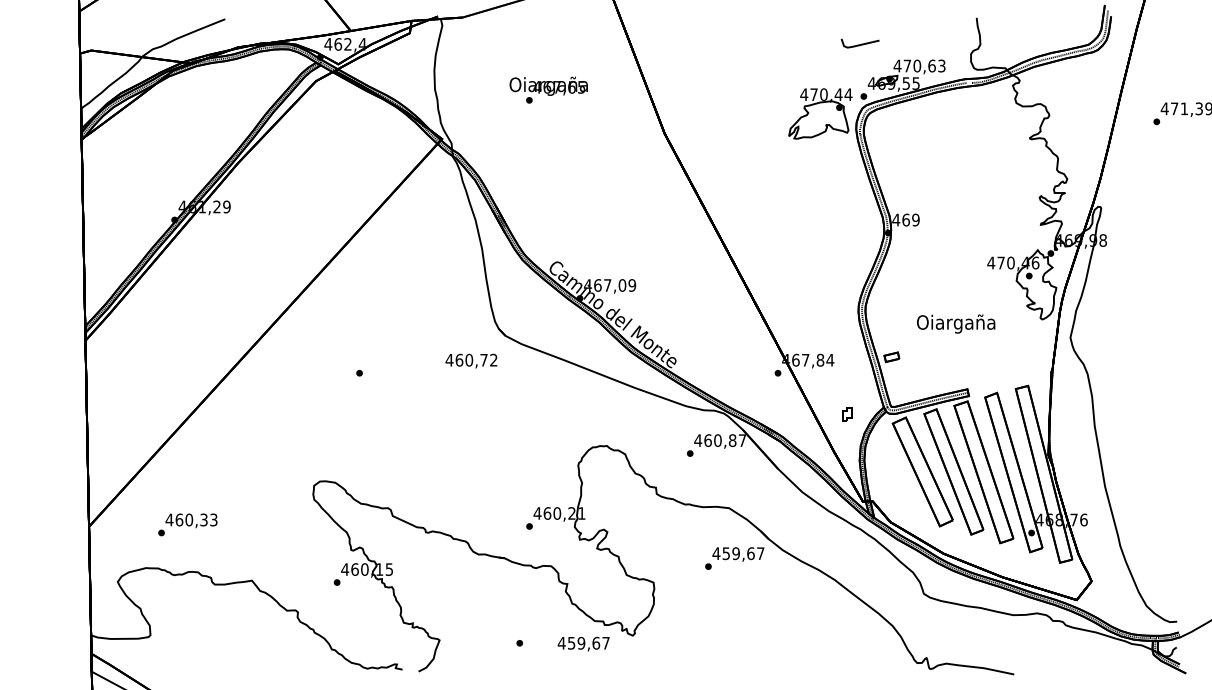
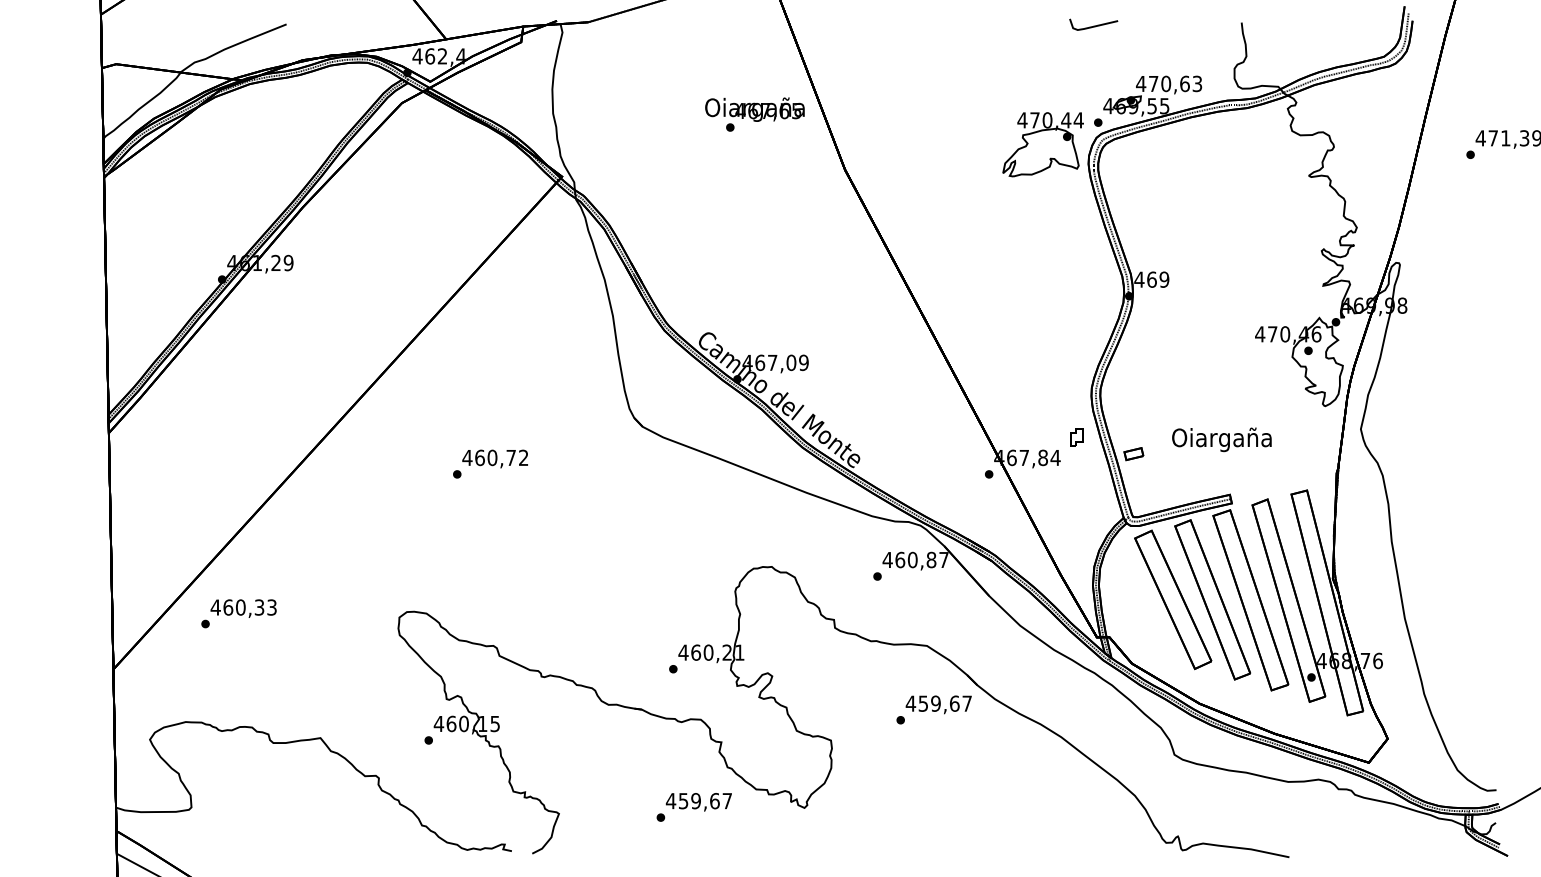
line: (859, 44) -> (1092, 26), moved
text: (548, 89) -> (754, 113), moved
text: (956, 323) -> (1222, 439), moved
text: (471, 360) -> (495, 458), moved
part: (847, 414) -> (1077, 437), moved
text: (187, 524) -> (238, 613), moved
text: (583, 643) -> (698, 801), moved

